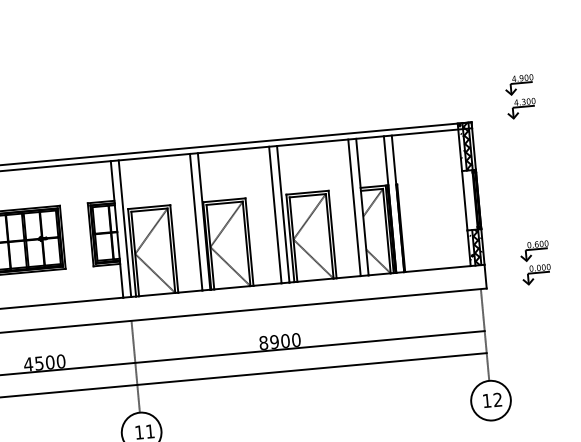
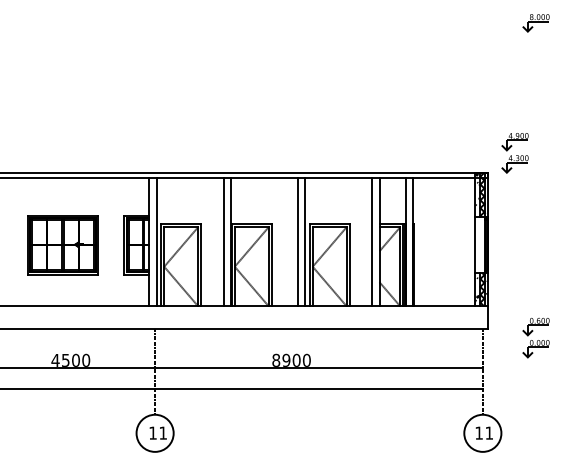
part: (519, 97) -> (514, 153), moved
part: (535, 262) -> (535, 337), moved
text: (496, 399) -> (488, 432), 12 -> 11

